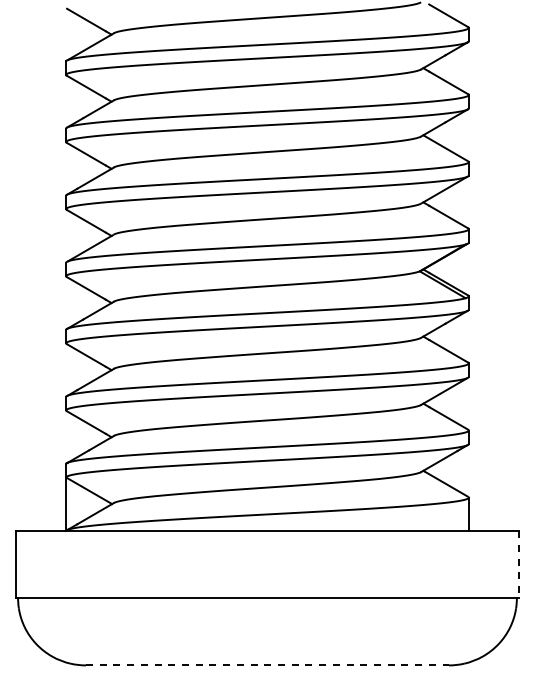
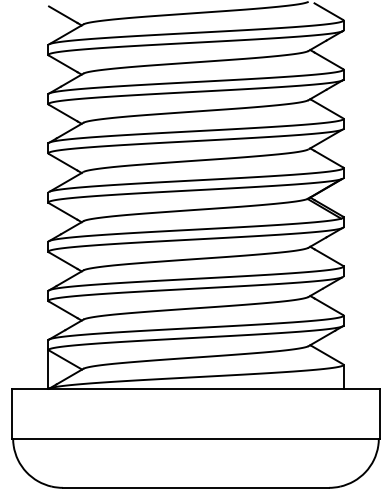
line: (519, 564) -> (380, 413), dashed -> solid
line: (267, 665) -> (196, 487), dashed -> solid

